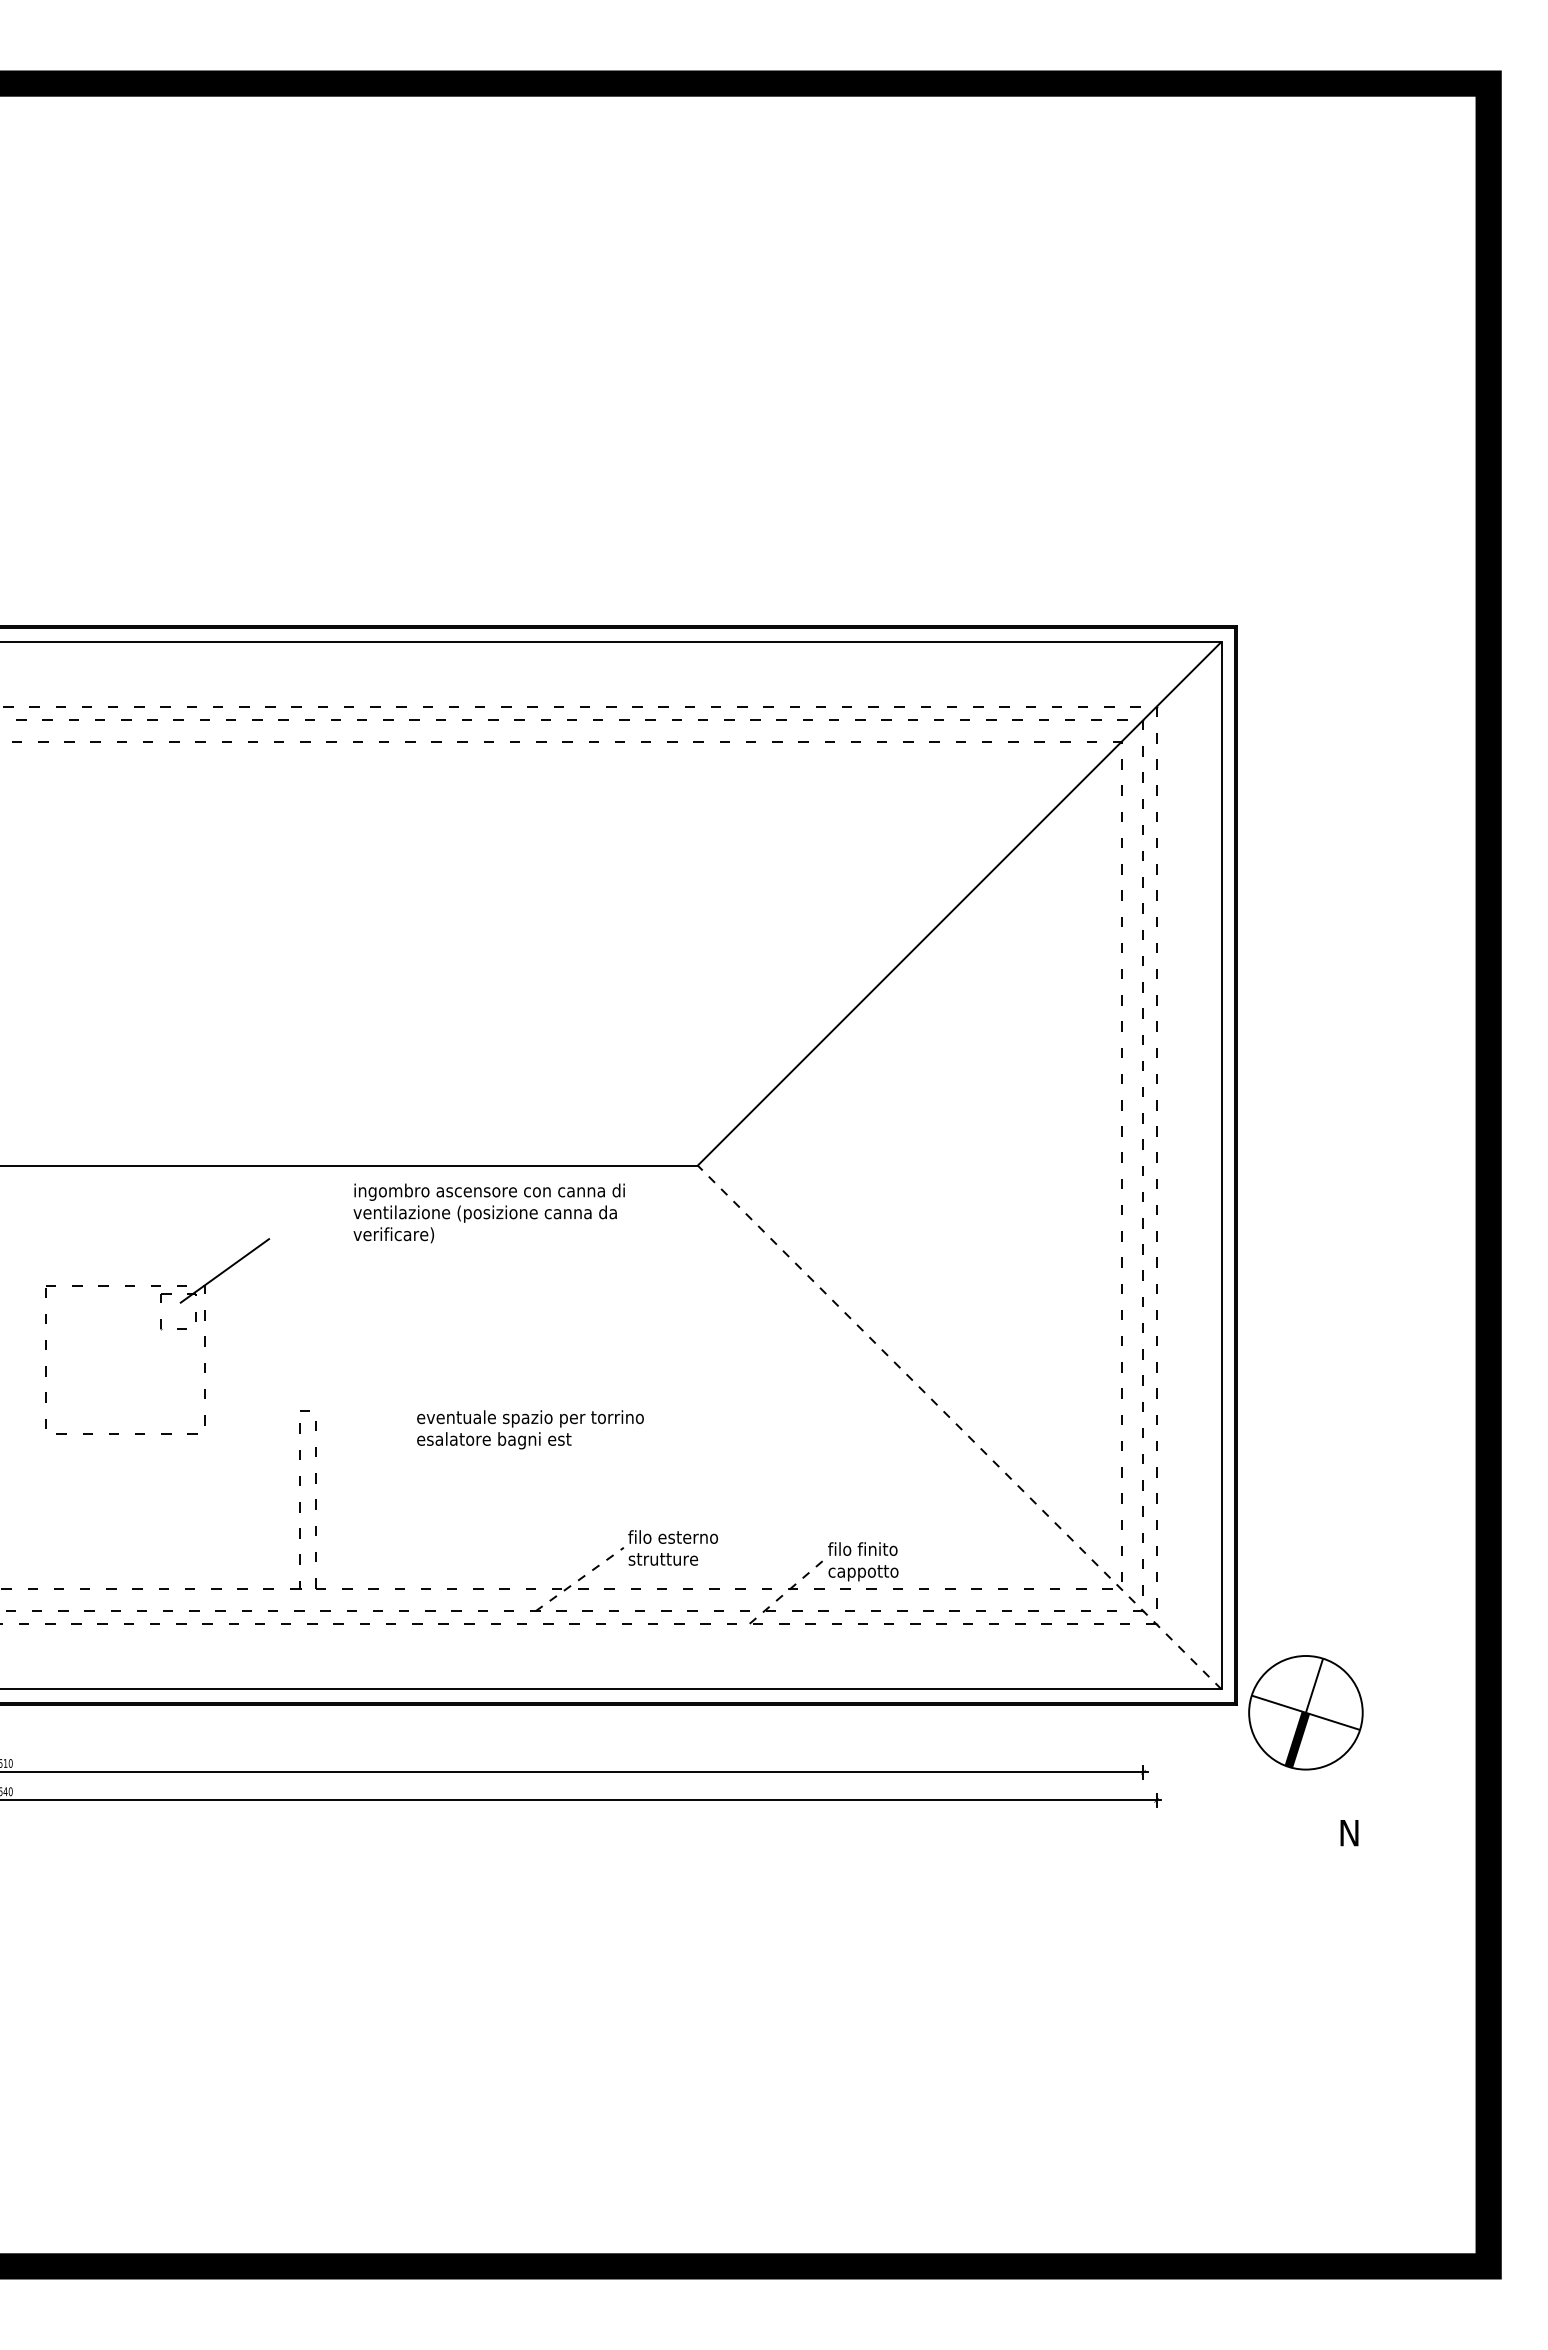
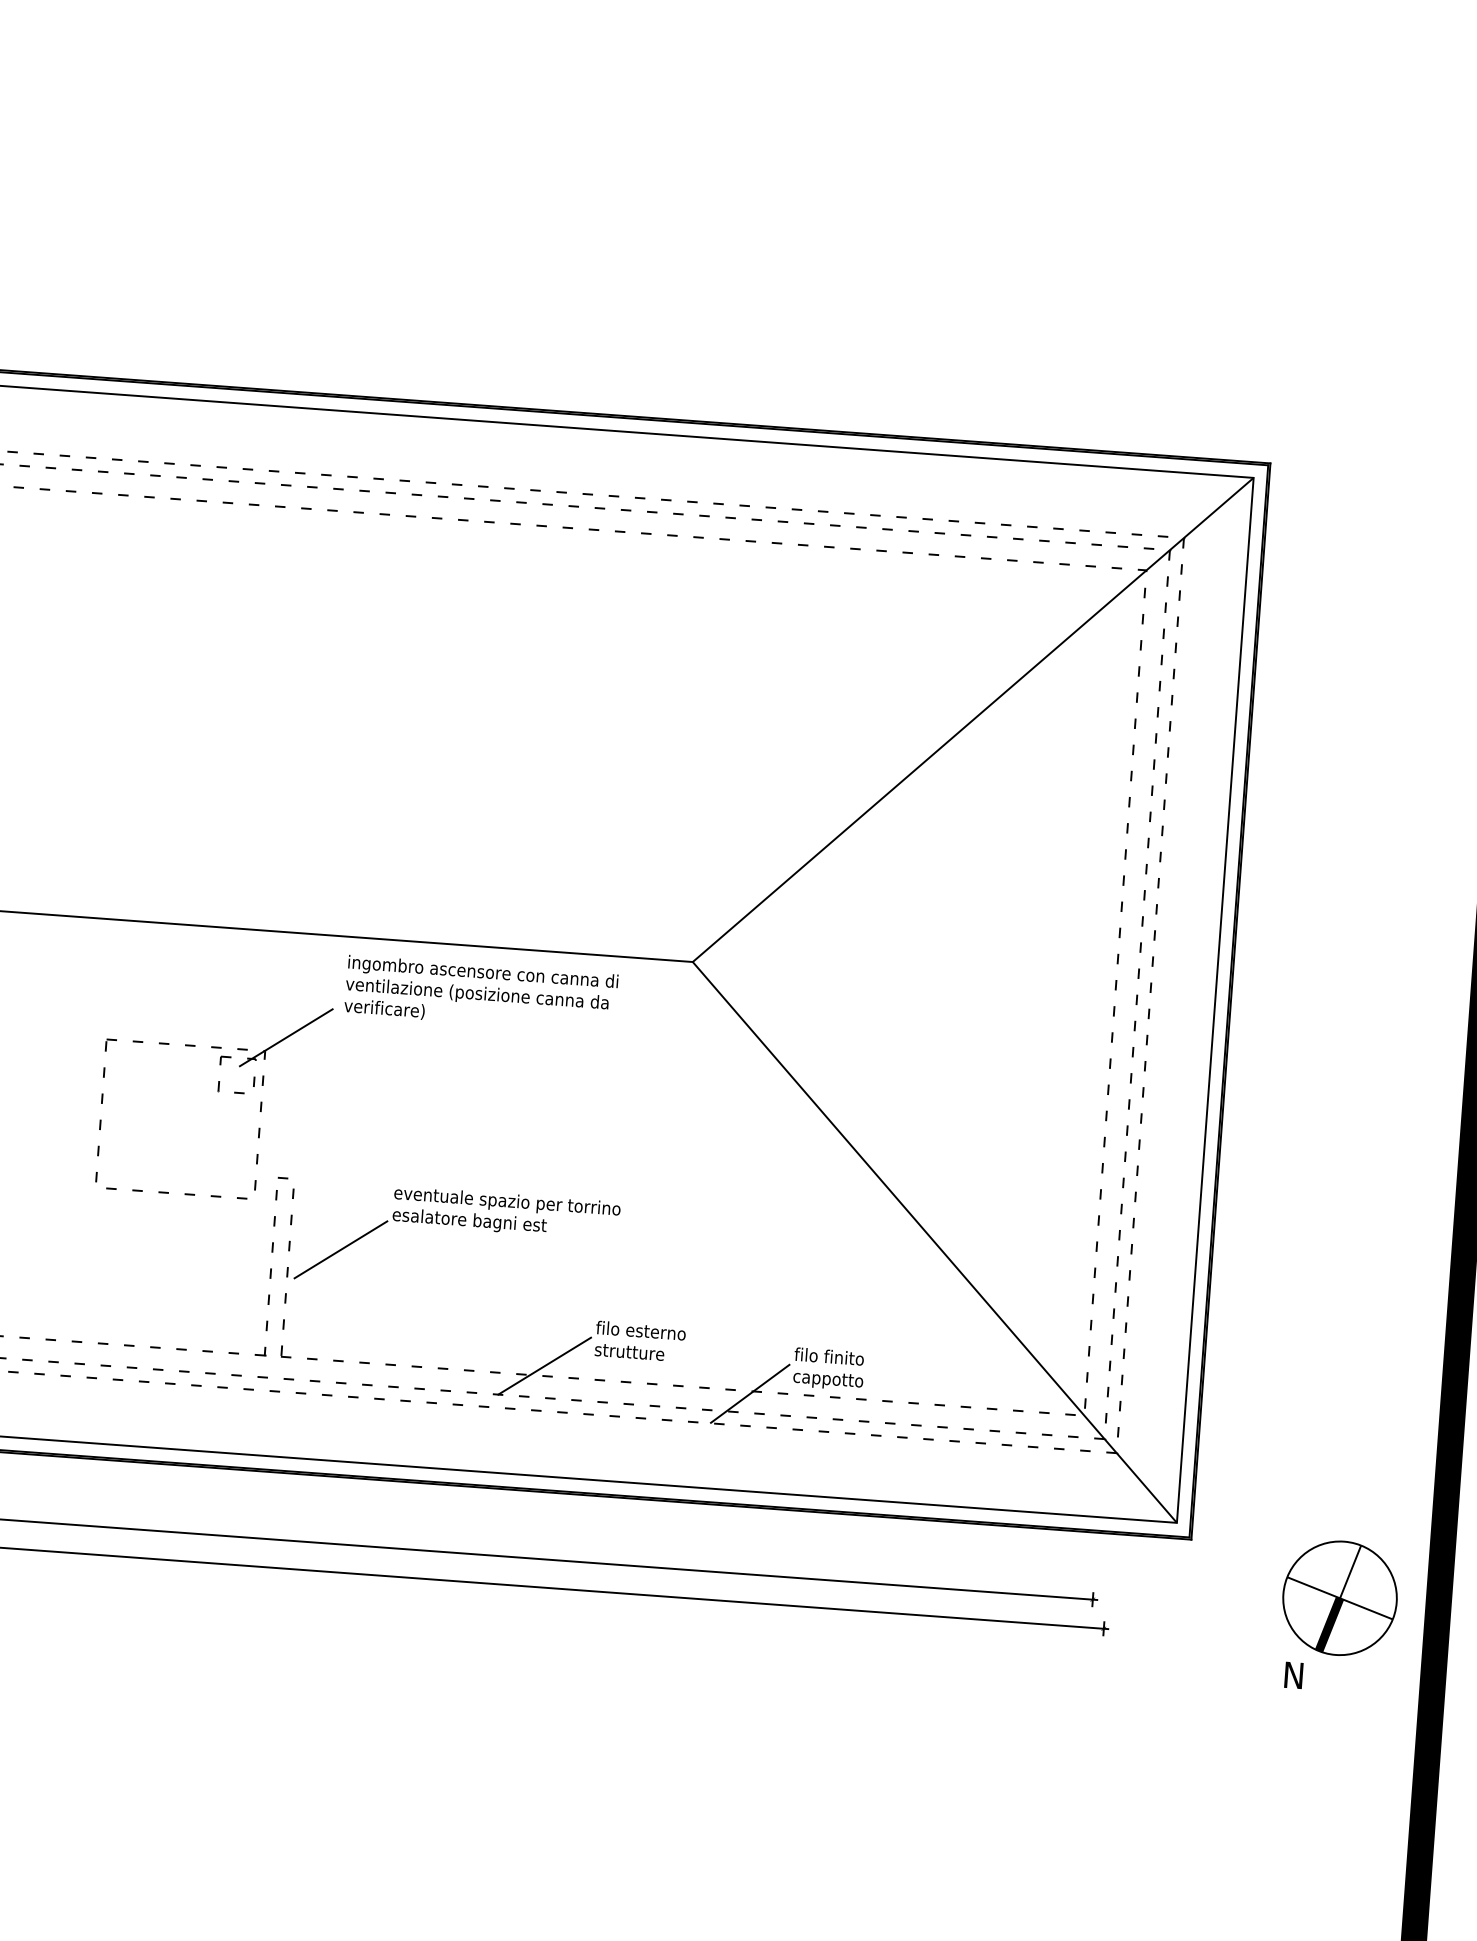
part: (161, 1330) -> (218, 1092), moved
line: (959, 1427) -> (934, 1242), dashed -> solid
line: (367, 1478) -> (340, 1249), added
line: (580, 1579) -> (545, 1366), dashed -> solid
line: (786, 1592) -> (749, 1394), dashed -> solid
part: (1305, 1712) -> (1339, 1598), moved

